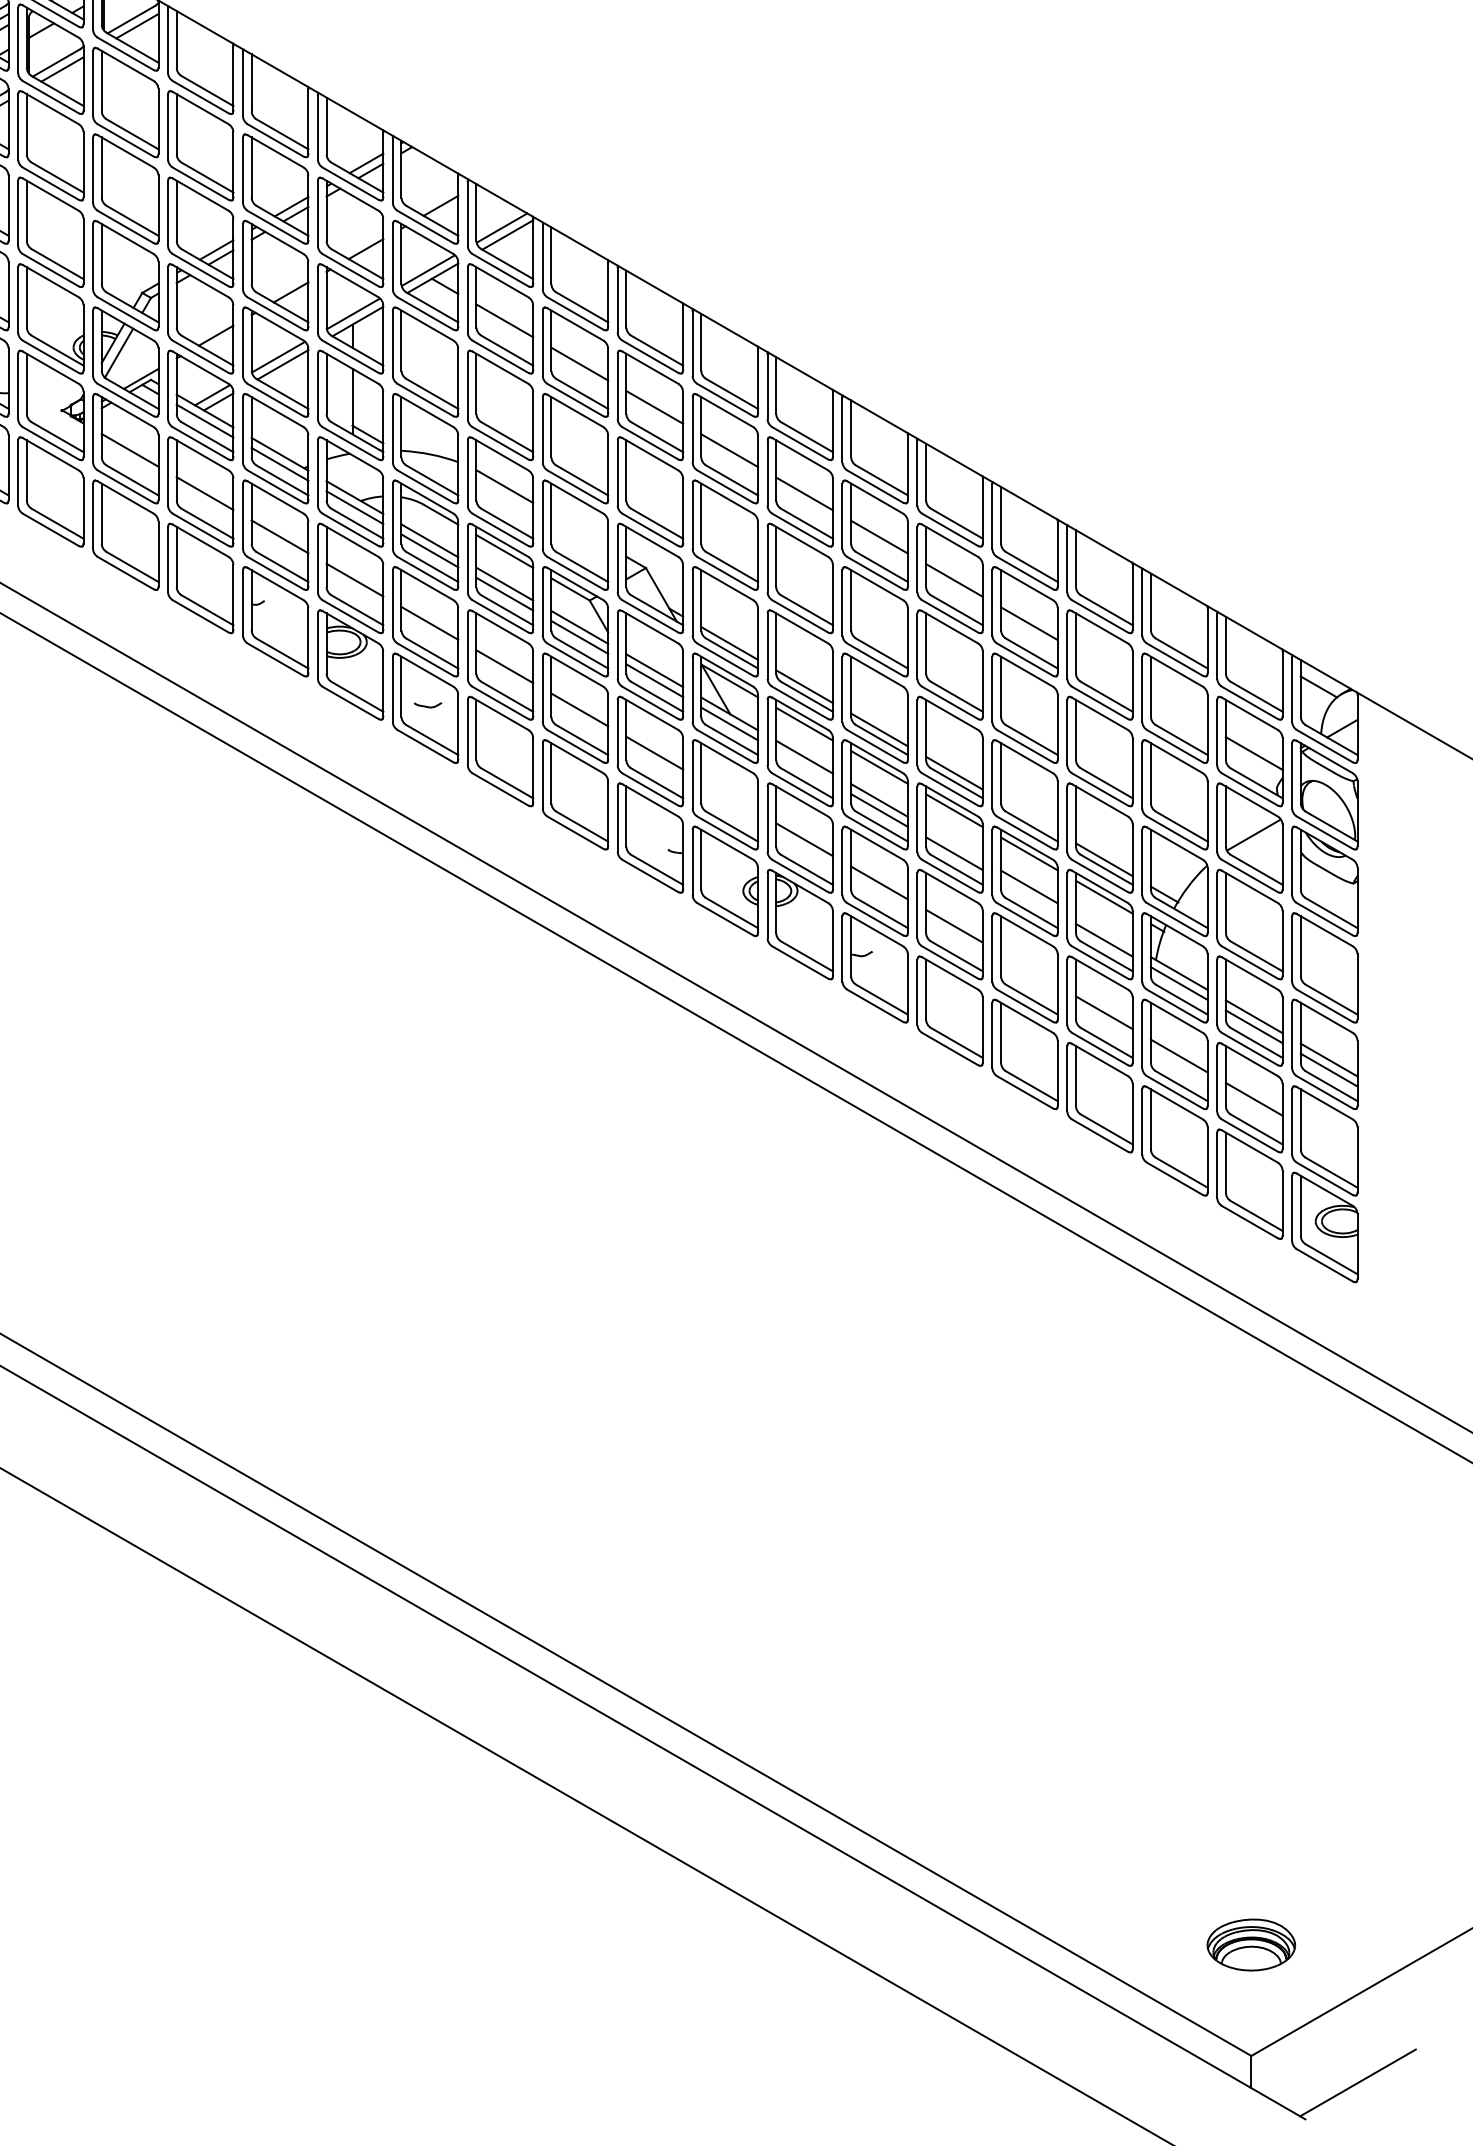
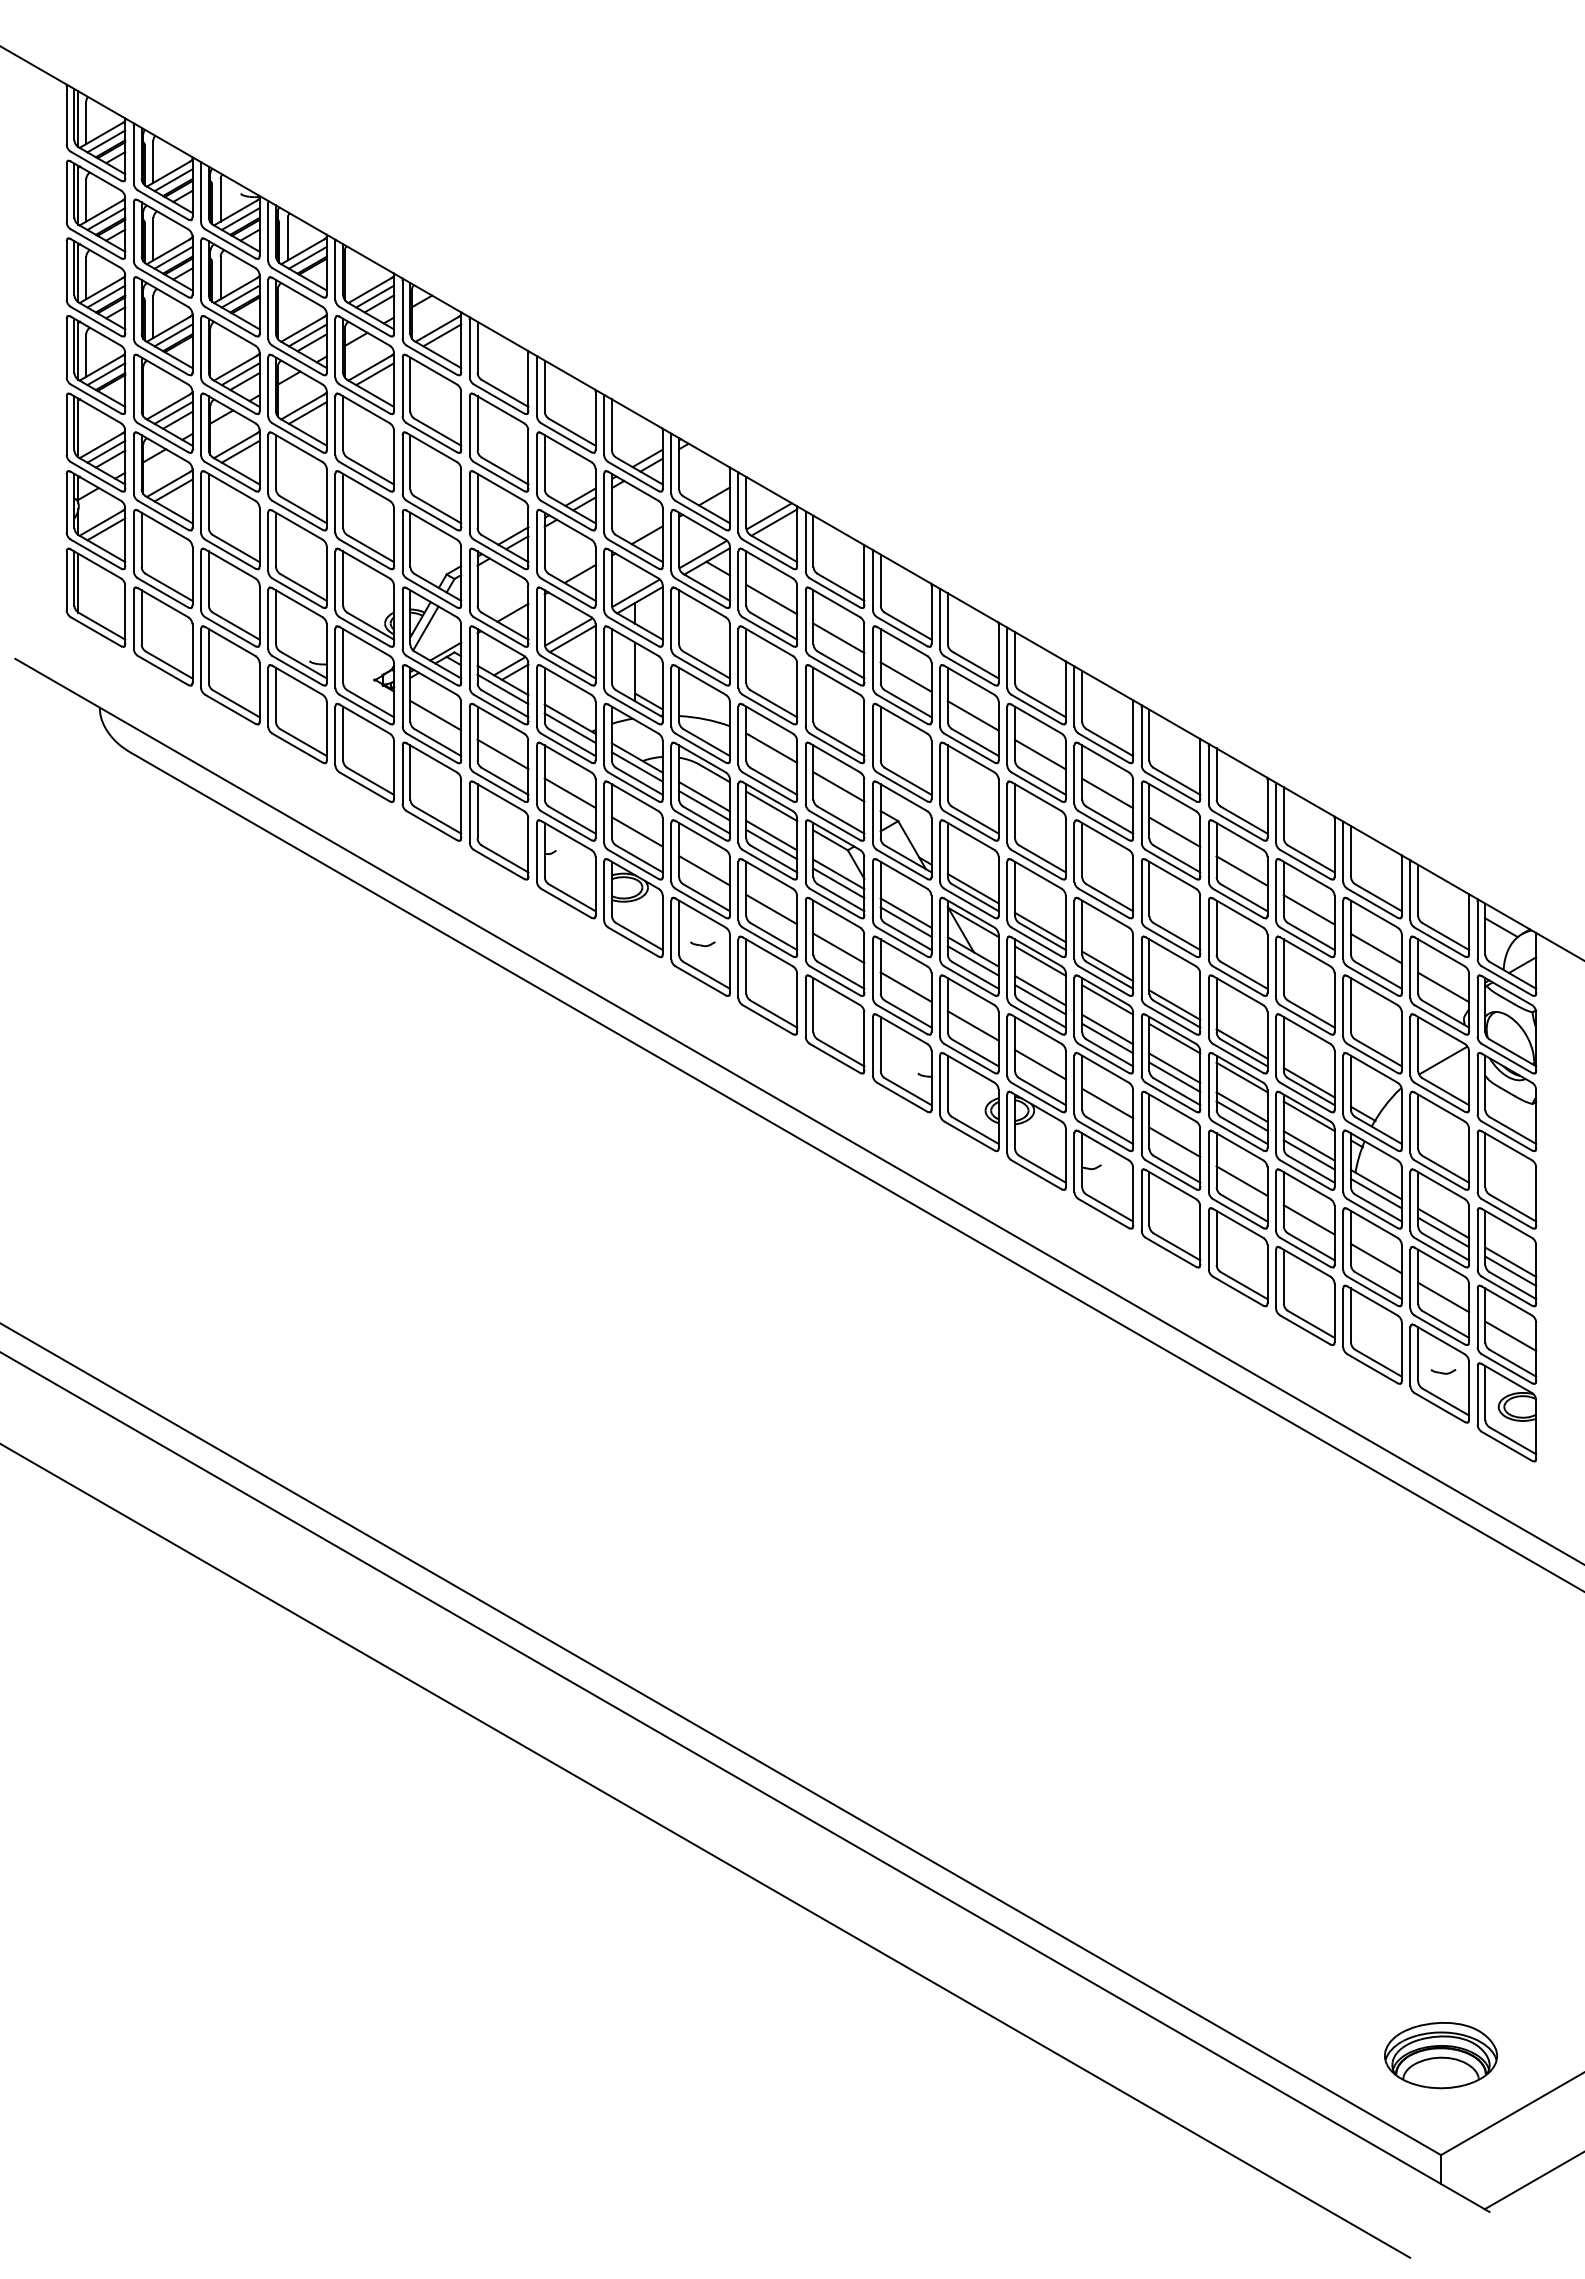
line: (579, 529) -> (838, 786), added
line: (1103, 666) -> (1308, 909), added
line: (1178, 710) -> (1375, 948), added
line: (804, 766) -> (1040, 999), added
line: (728, 795) -> (972, 1025), added
line: (1028, 816) -> (1241, 1043), added
line: (954, 843) -> (1174, 1068), added
line: (1028, 896) -> (1241, 1115), added
line: (1103, 929) -> (1308, 1145), added
line: (1028, 968) -> (1241, 1180), added
line: (1328, 1141) -> (1510, 1335), added
part: (1254, 1181) -> (1443, 1371), added
part: (1250, 1944) -> (1440, 2055), size x1.43

